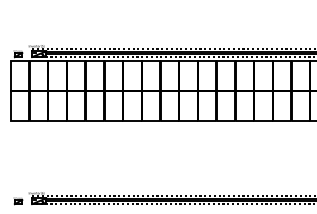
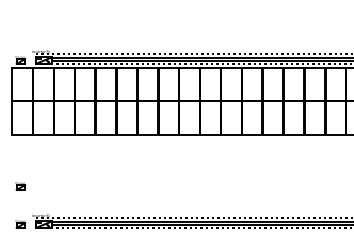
part: (18, 167) -> (20, 186), added

